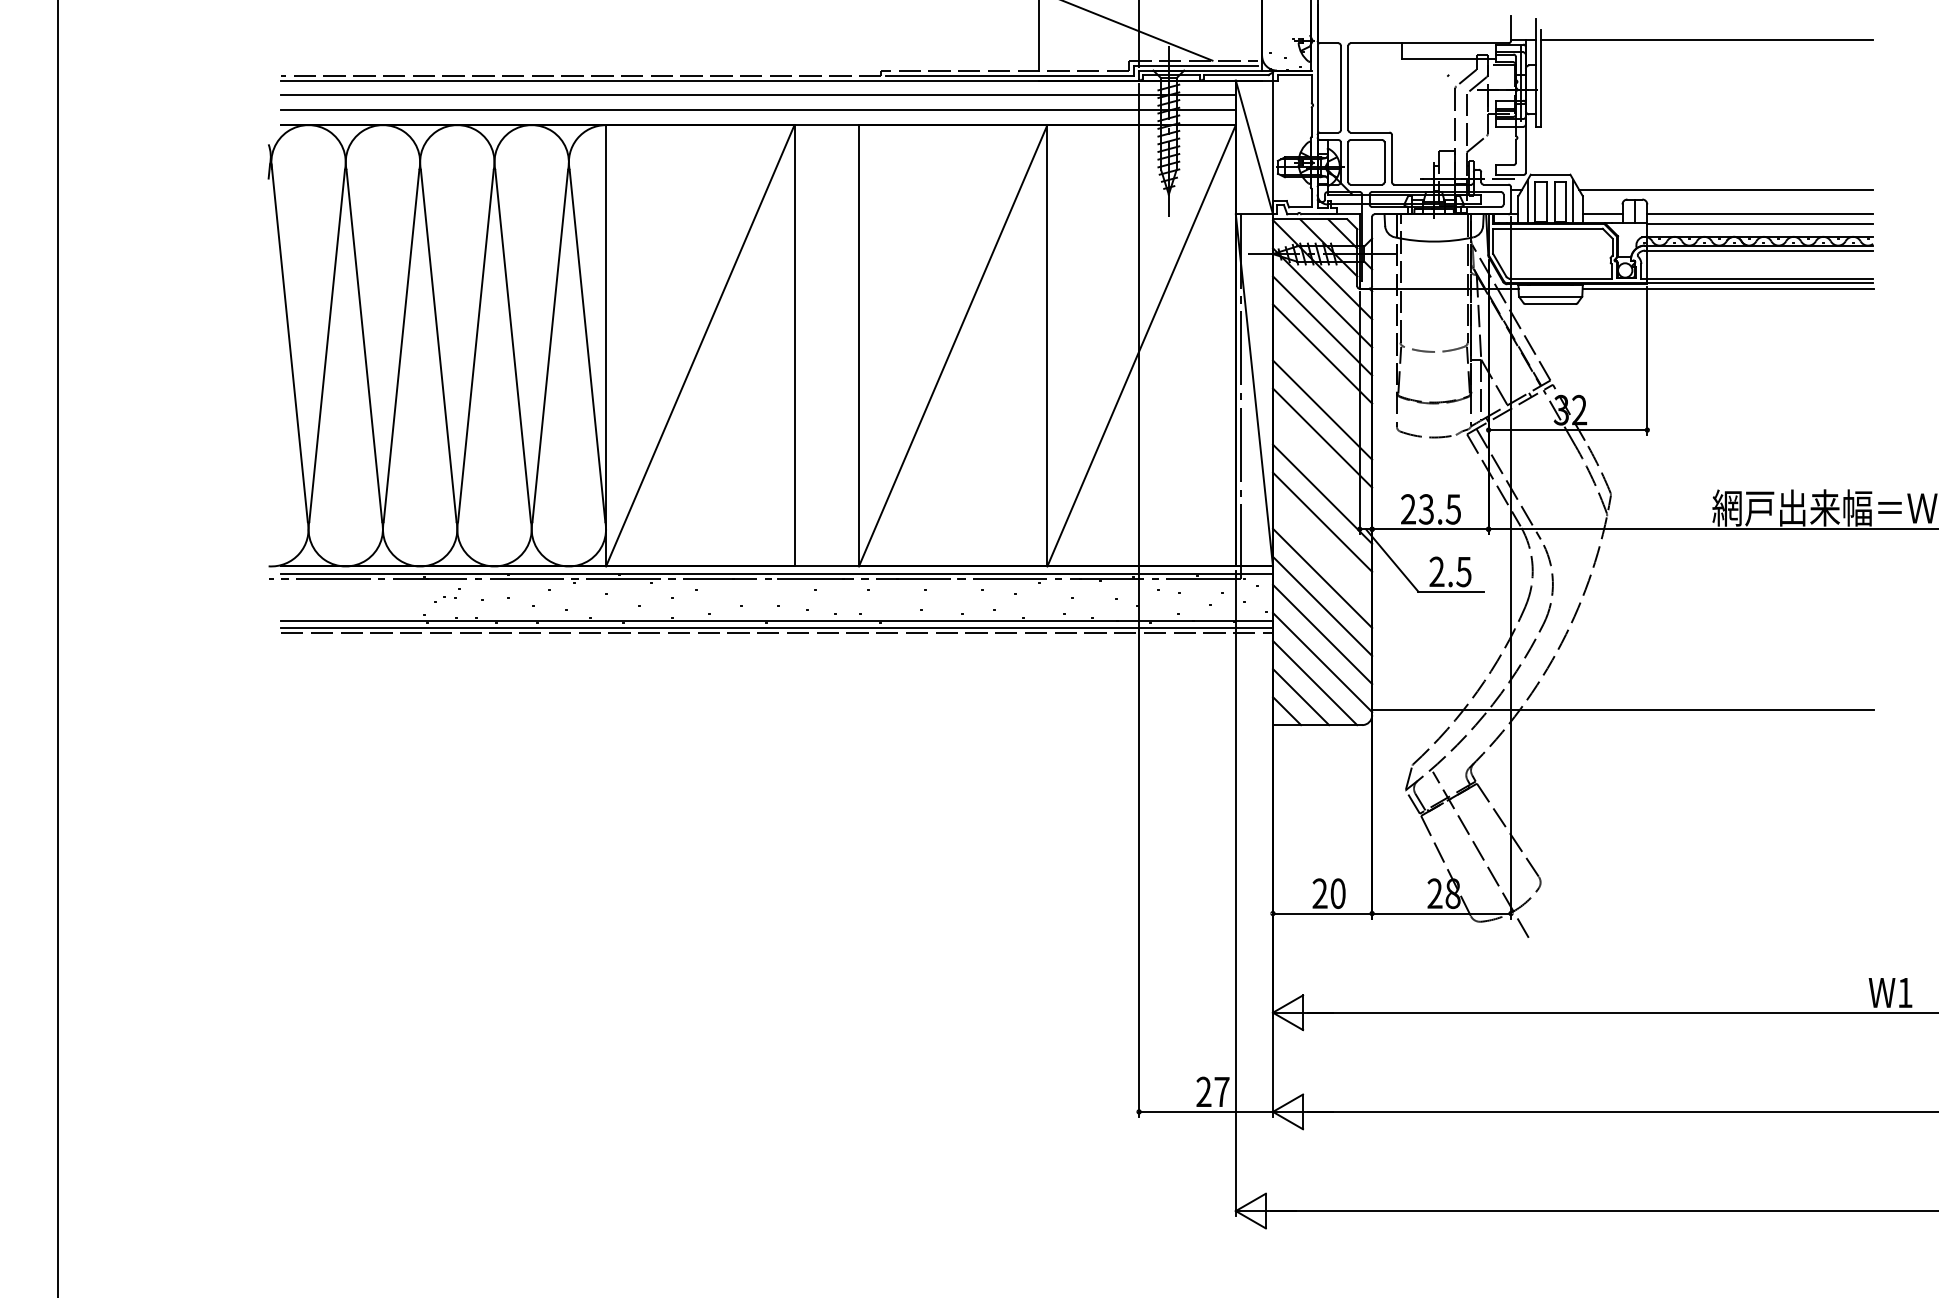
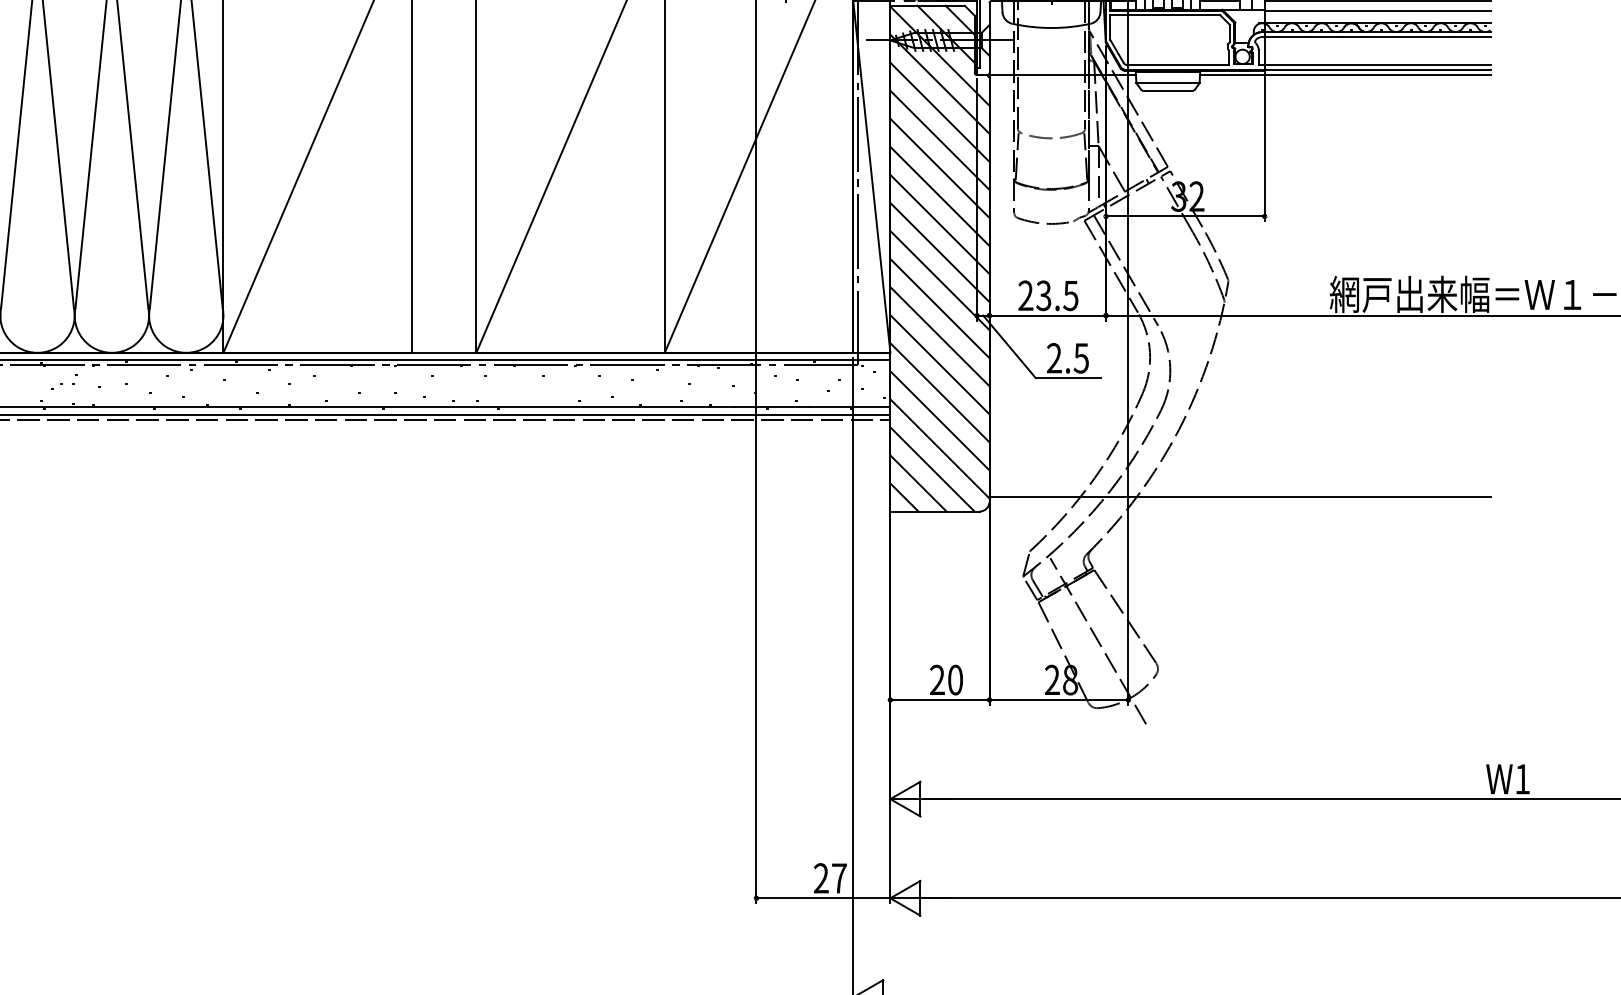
line: (1322, 381) -> (939, 167), added
line: (1322, 465) -> (939, 251), added
line: (1322, 549) -> (939, 335), added

